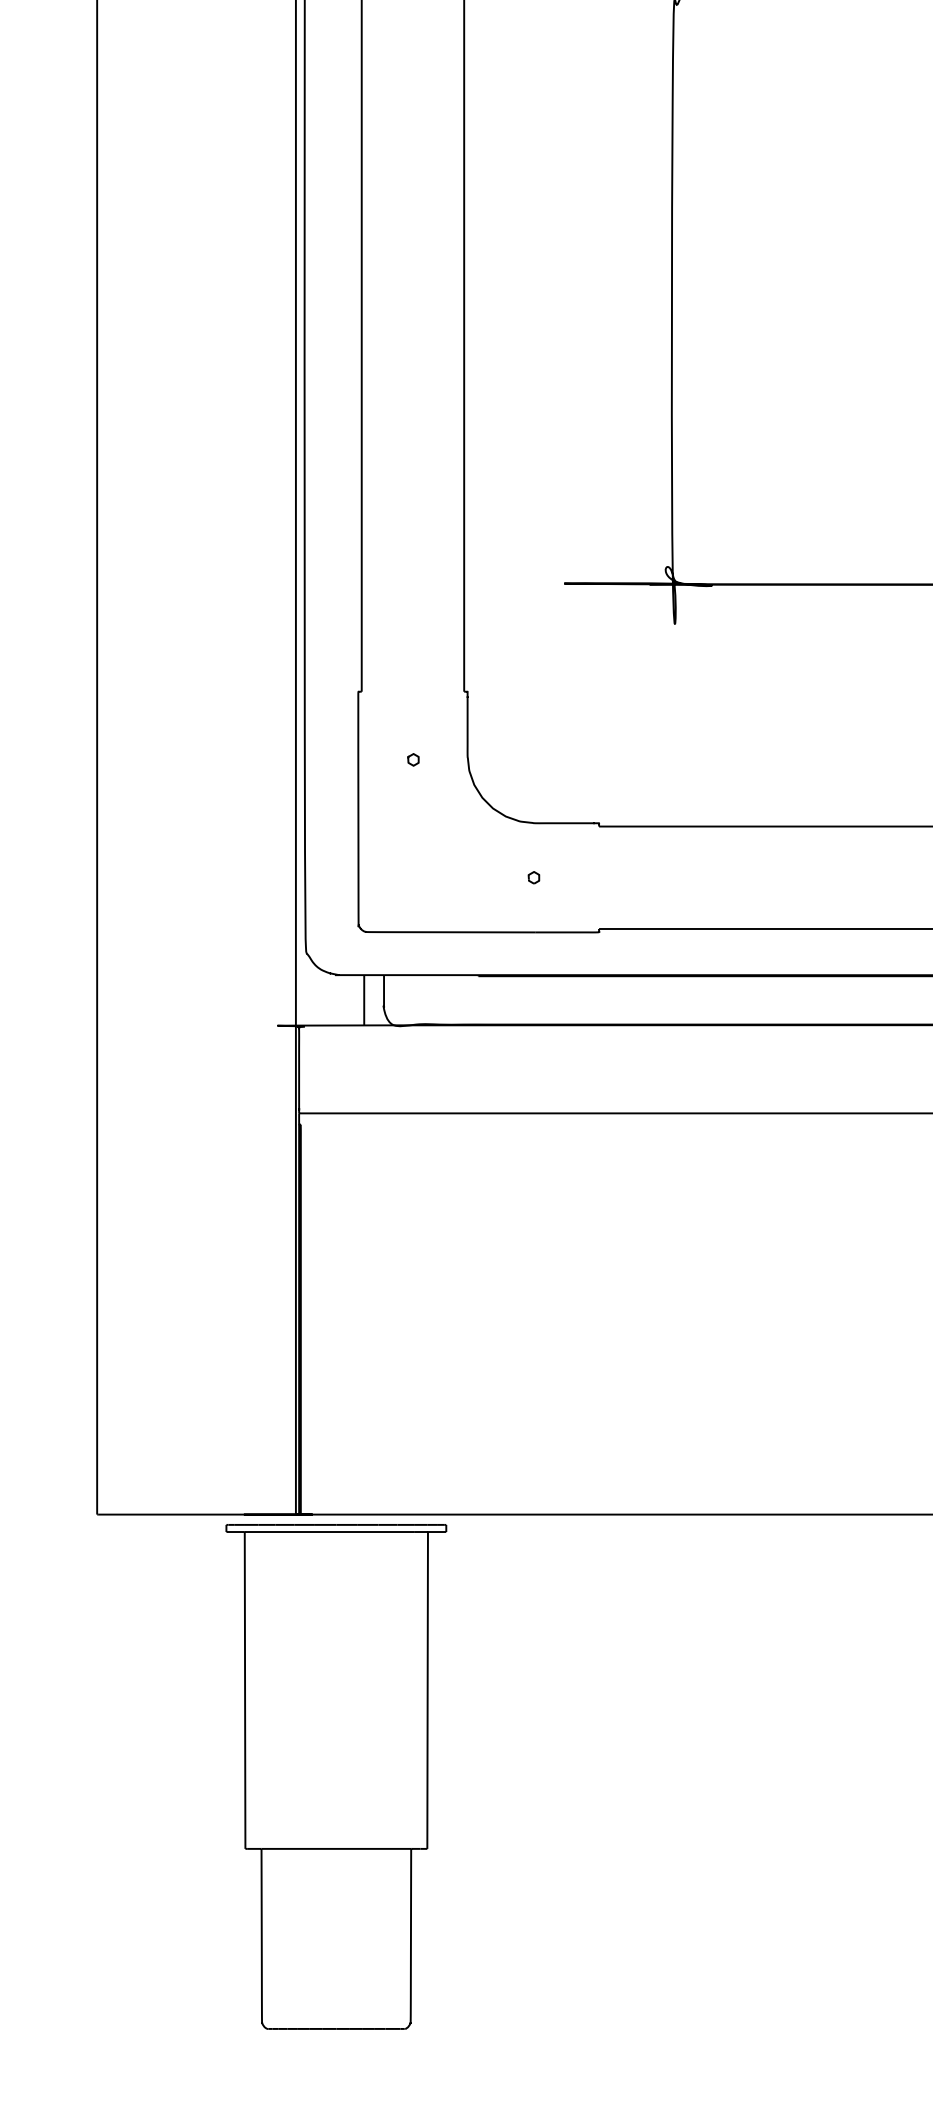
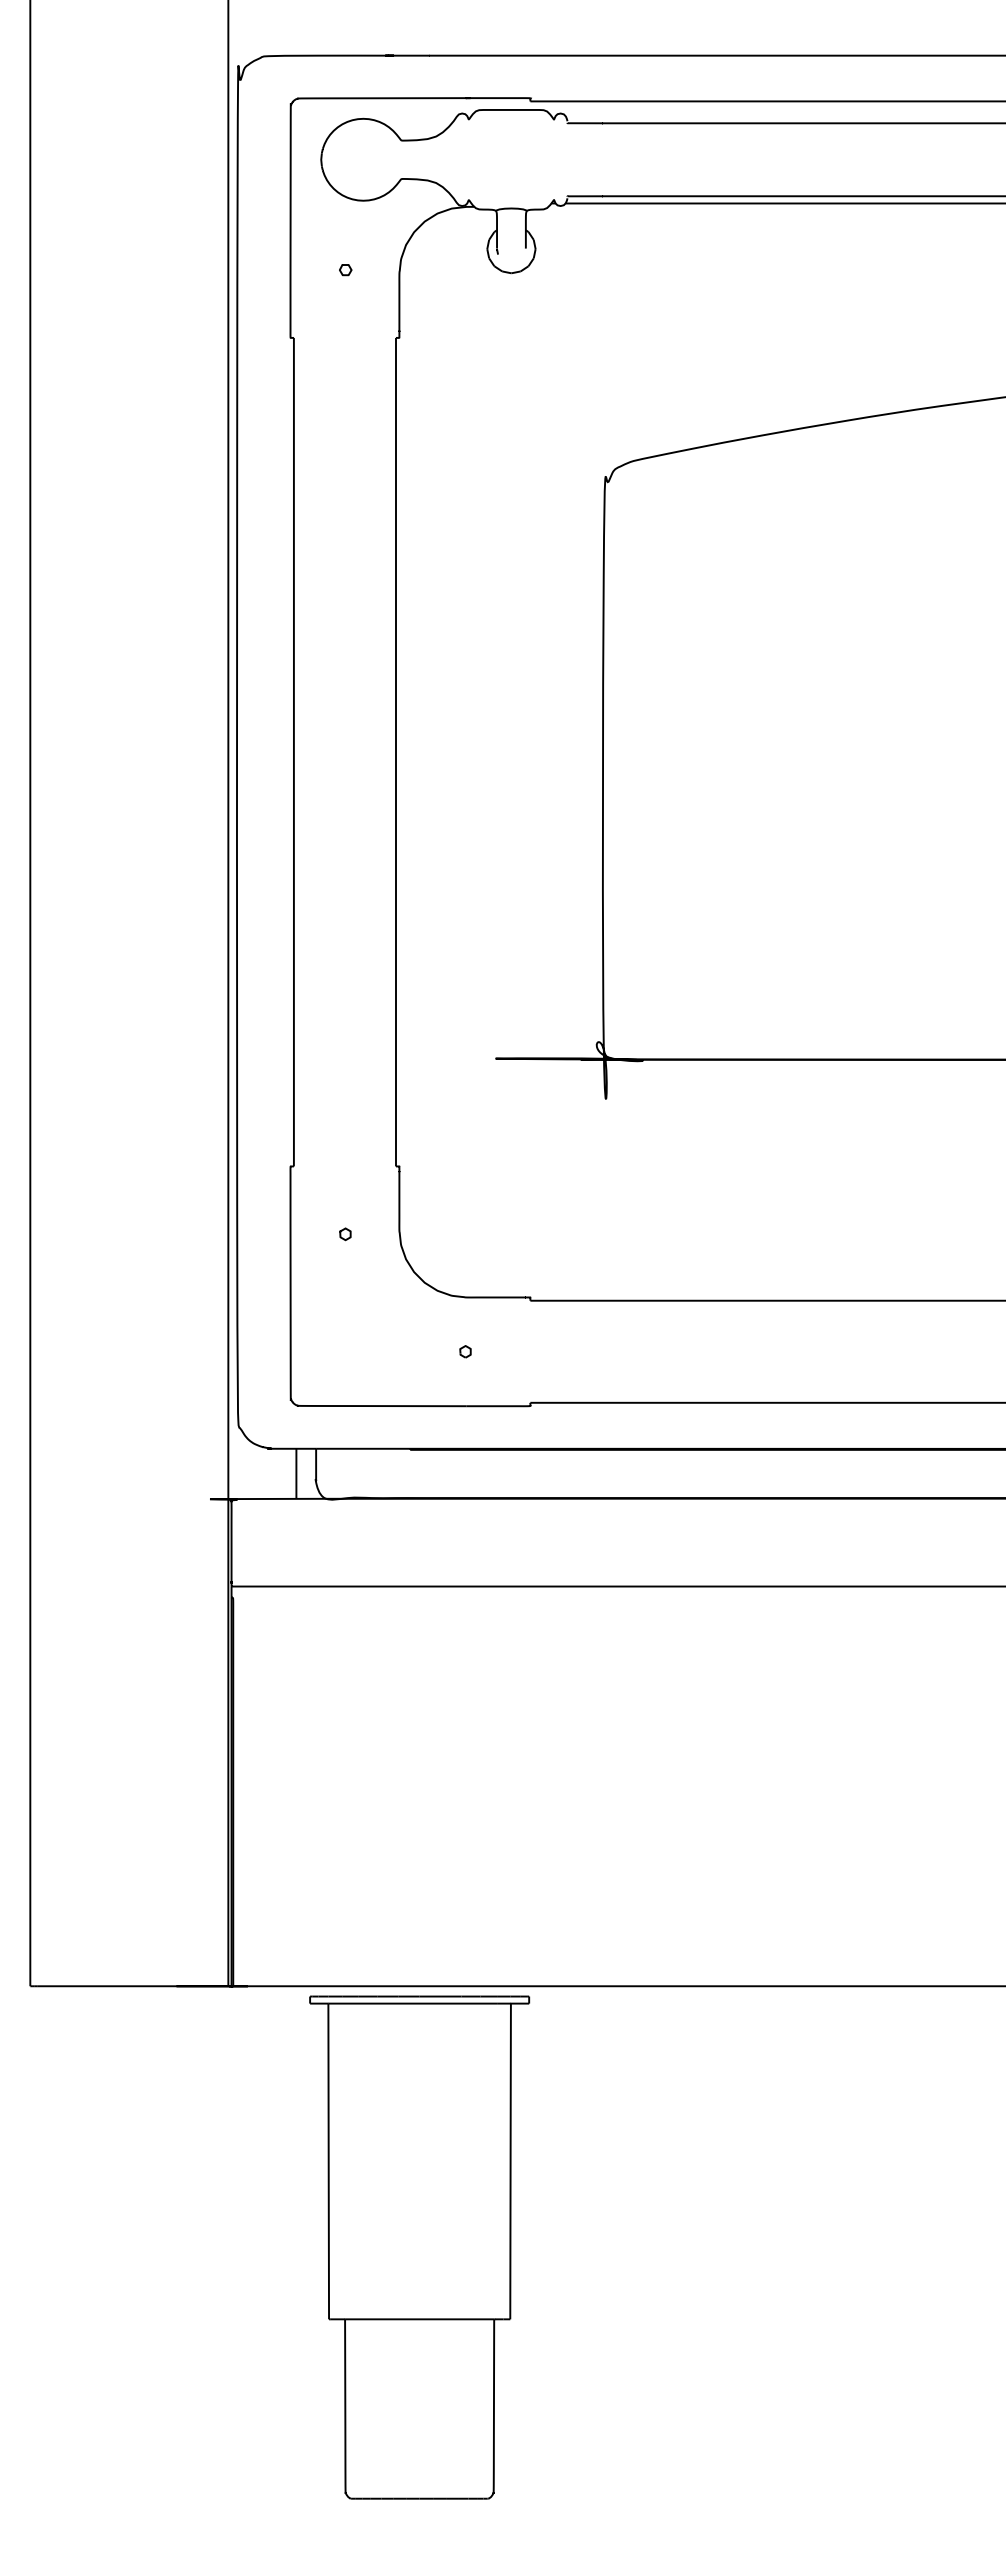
part: (336, 1776) -> (419, 2247), moved

